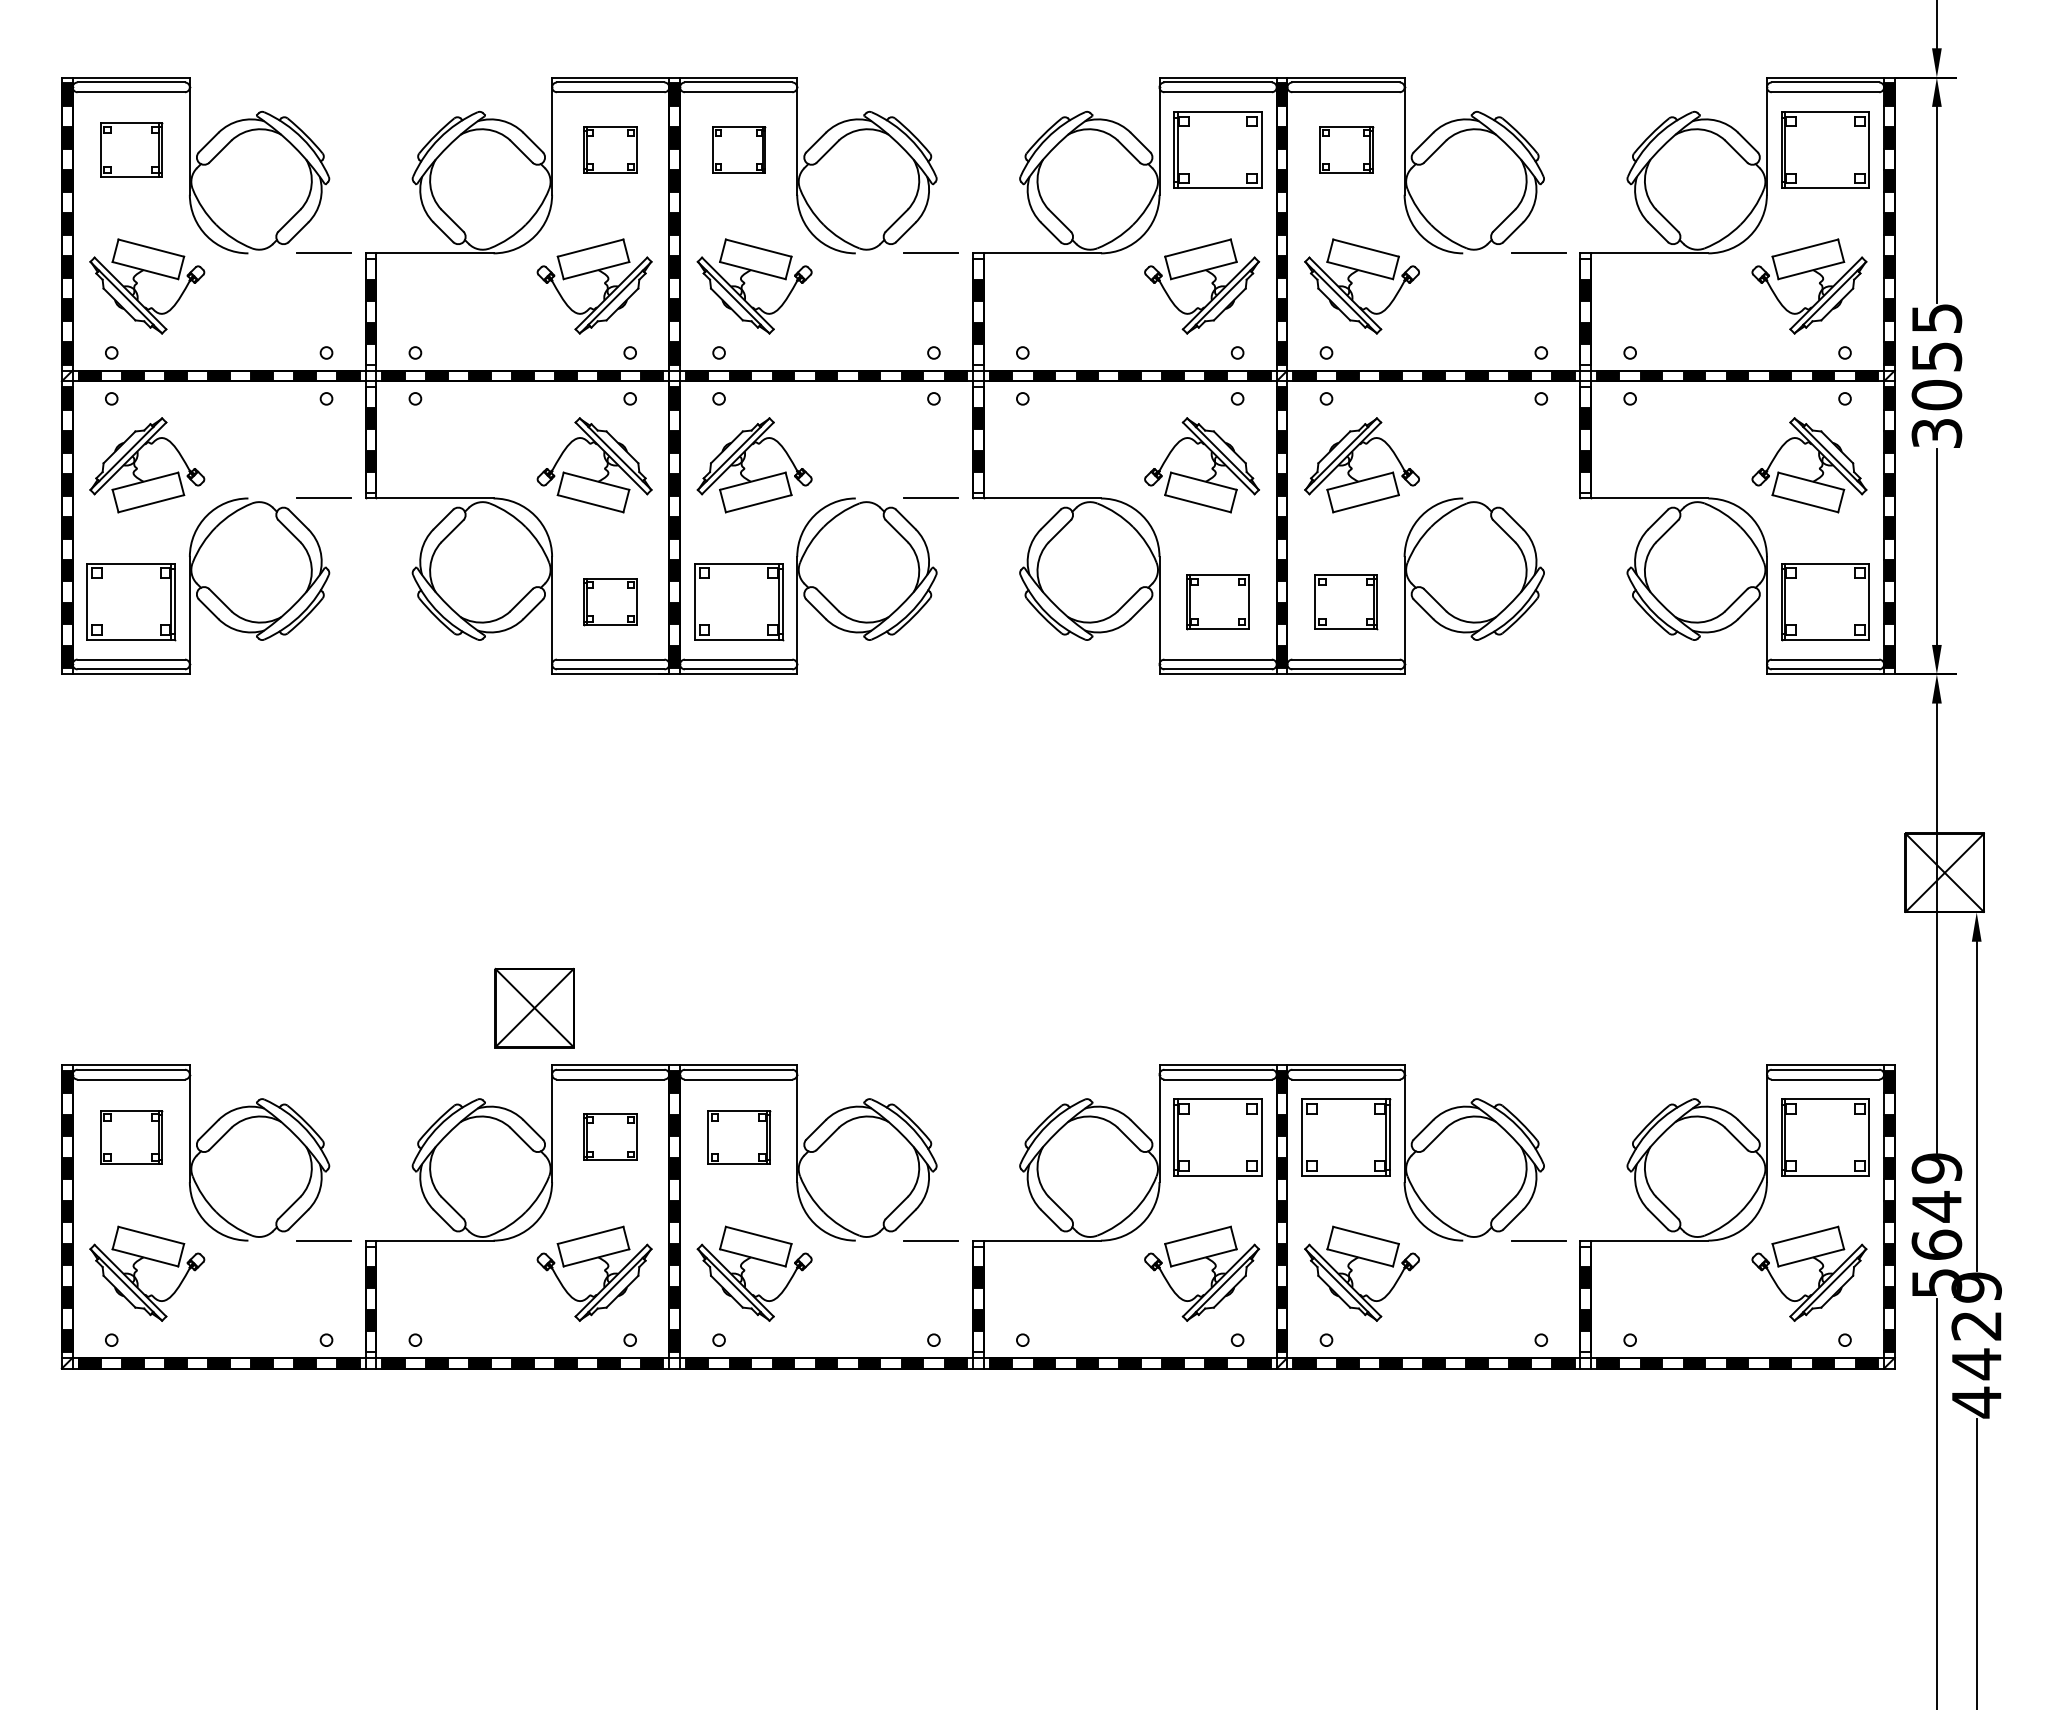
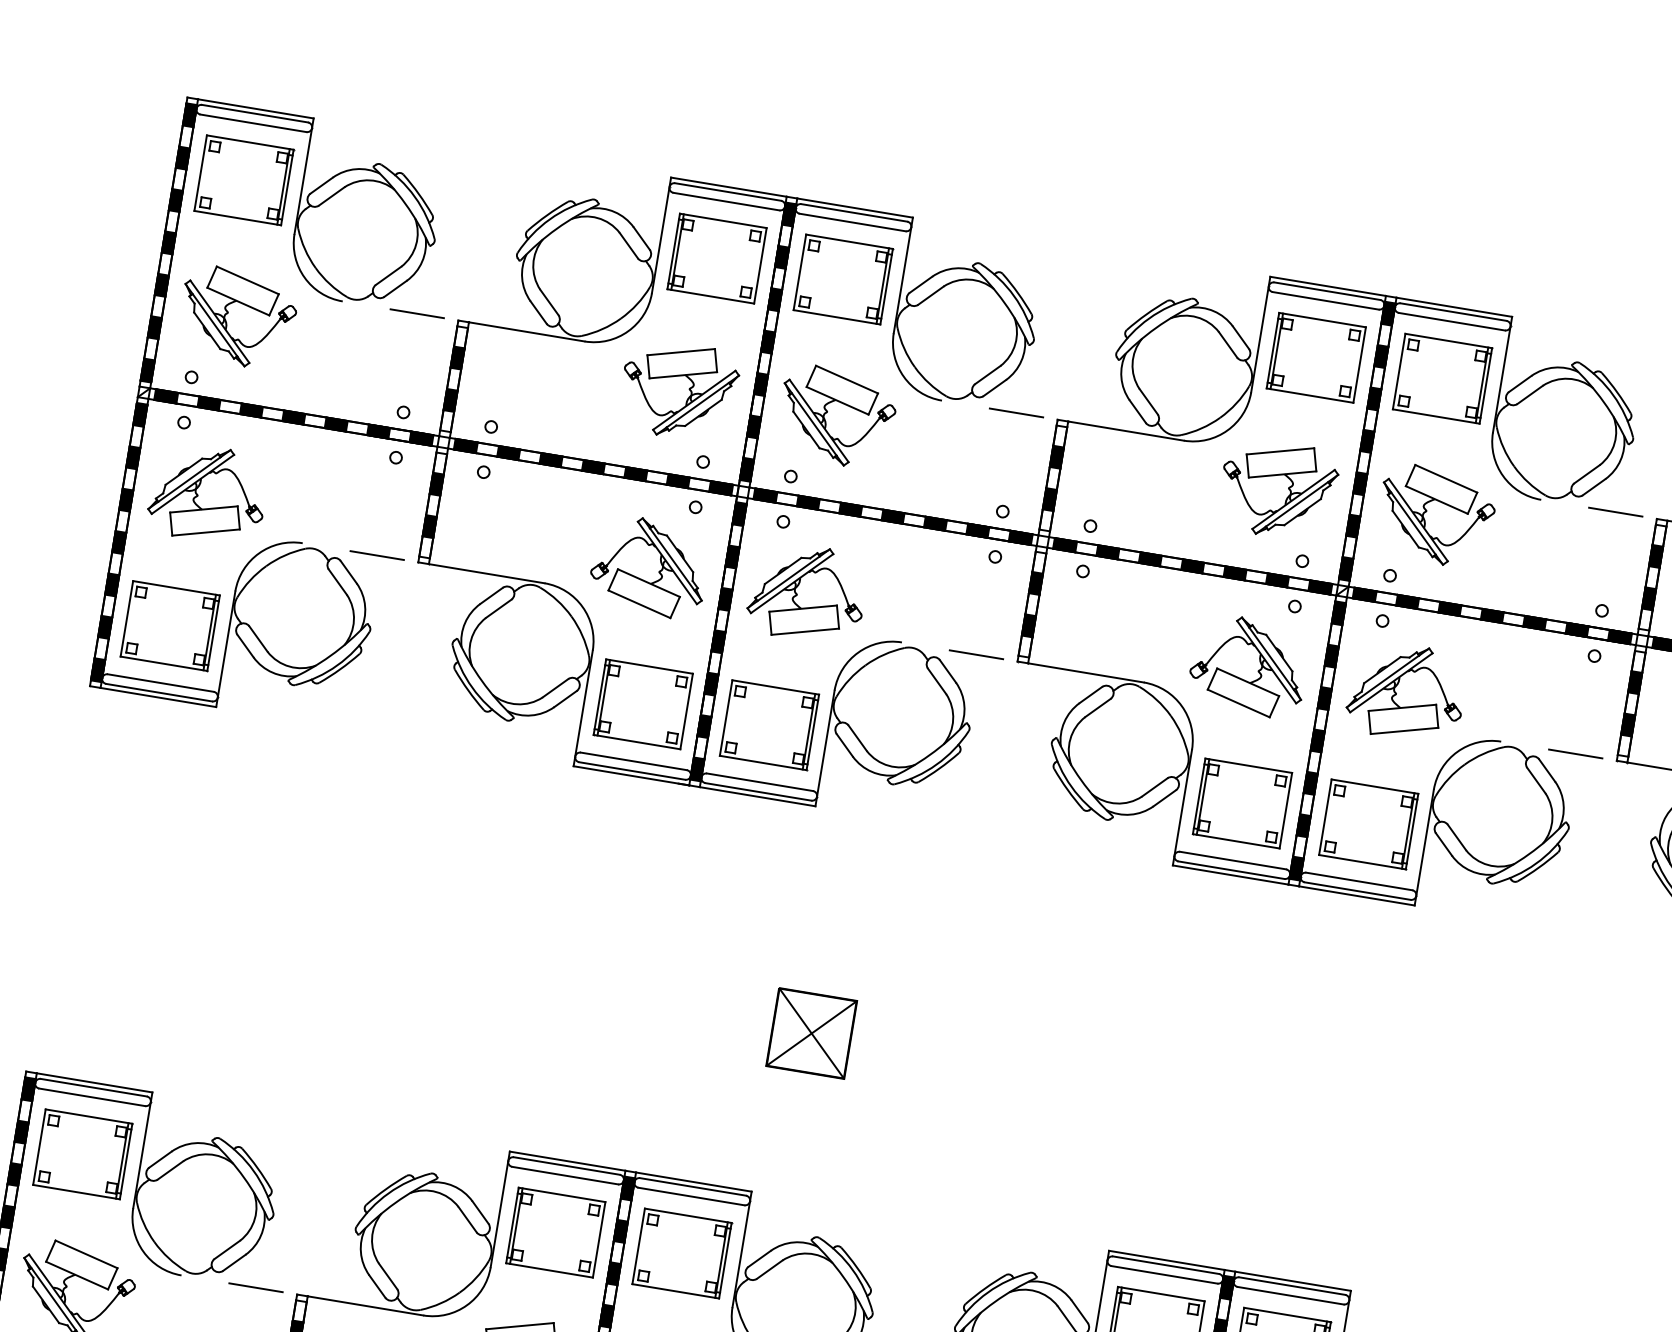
part: (131, 149) -> (244, 179), size x1.43
part: (610, 149) -> (716, 258), size x1.67
part: (739, 149) -> (844, 279), size x1.67
part: (1346, 149) -> (1443, 378), size x1.67
line: (1538, 498) -> (1575, 753), added
part: (610, 602) -> (642, 704), size x1.67
part: (1217, 602) -> (1241, 804), size x1.43
part: (1346, 602) -> (1369, 825), size x1.43
part: (534, 1007) -> (811, 1032), moved
part: (131, 1137) -> (83, 1154), size x1.43
part: (610, 1137) -> (555, 1232), size x1.67
part: (739, 1137) -> (682, 1253), size x1.43

